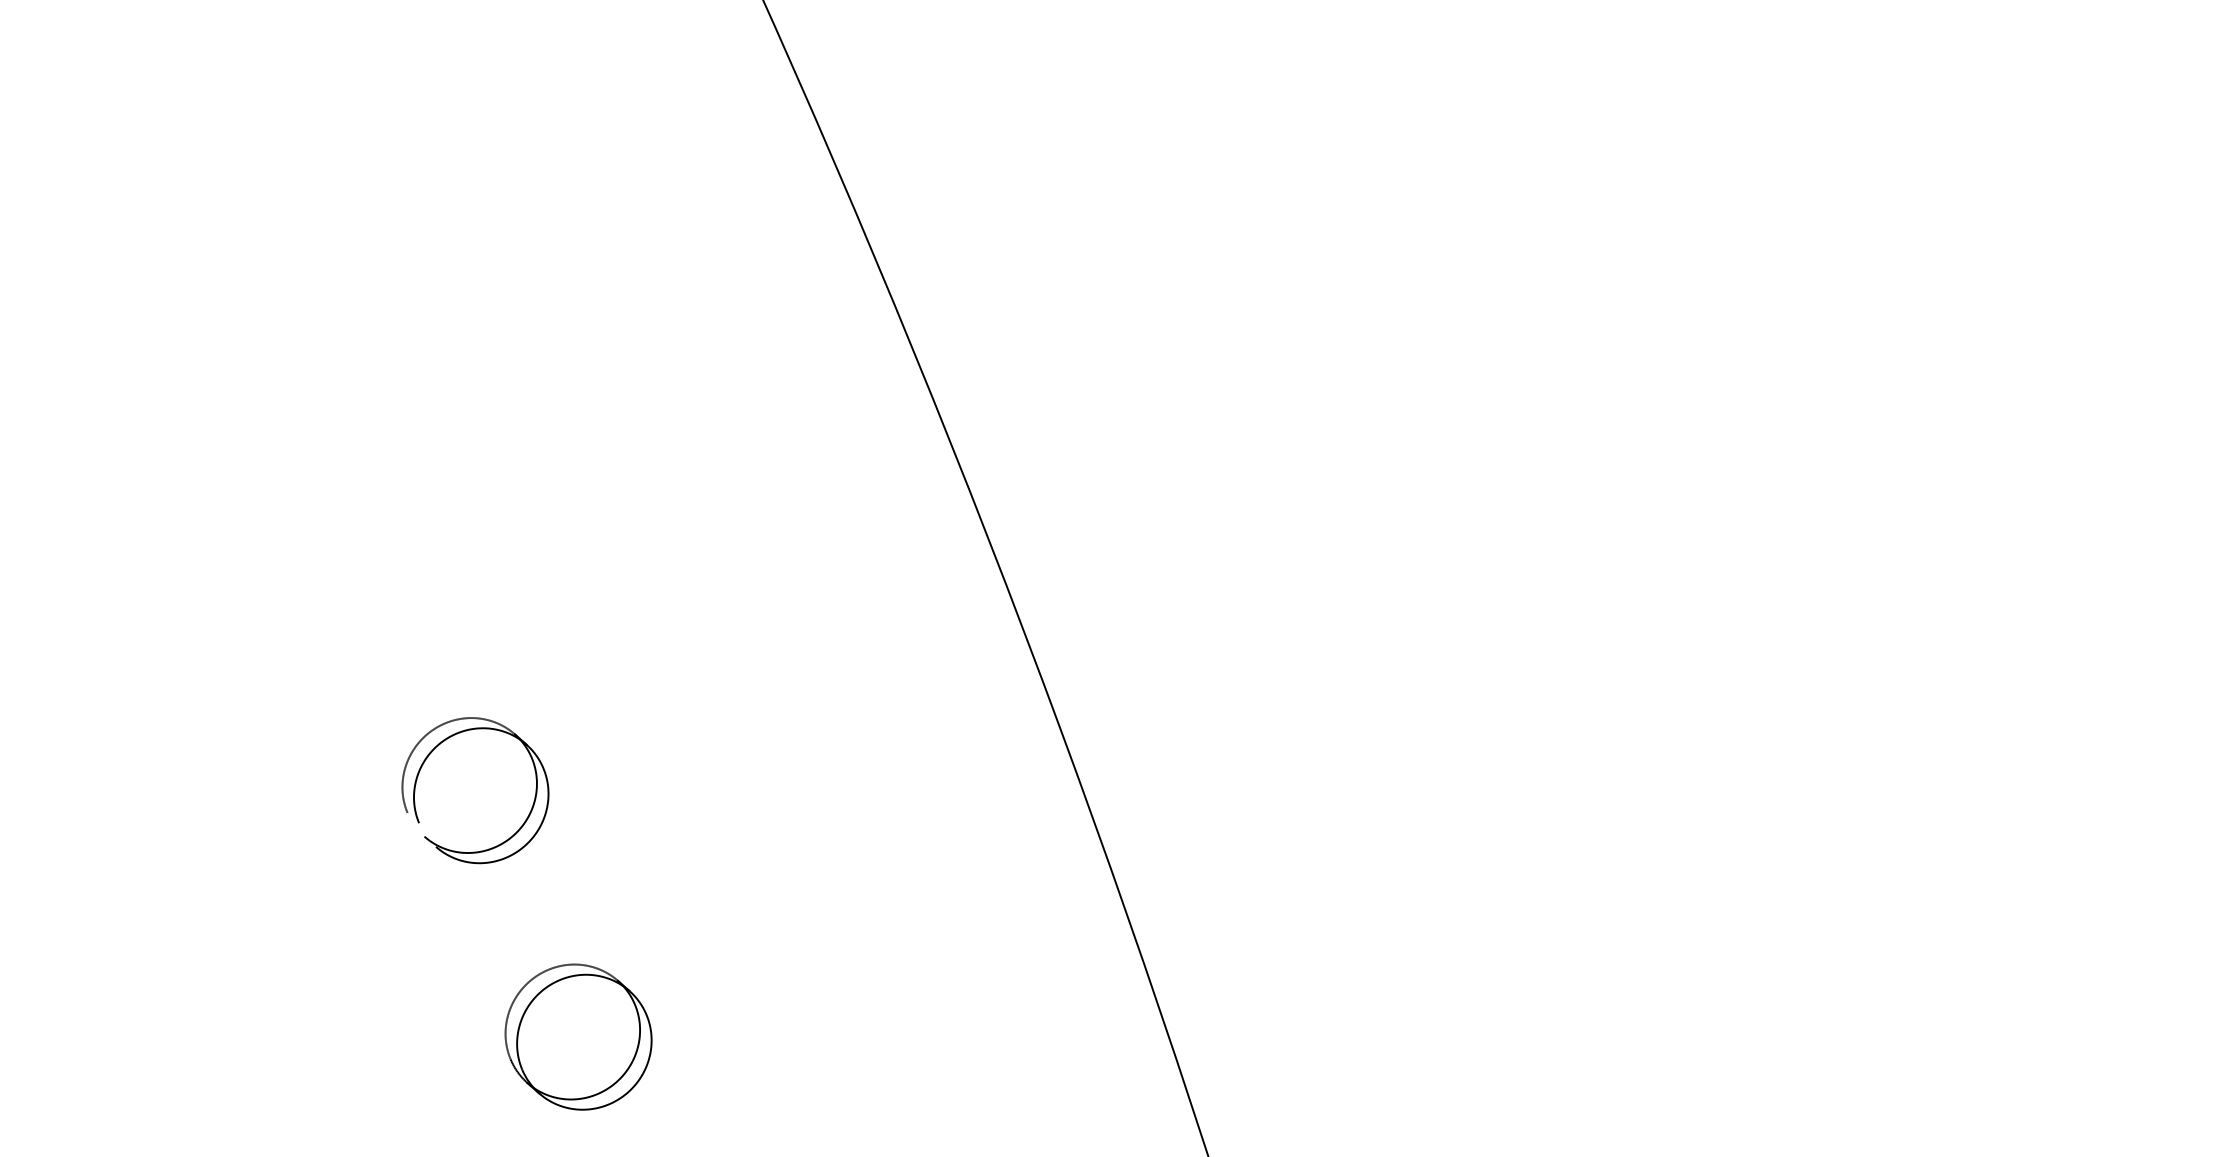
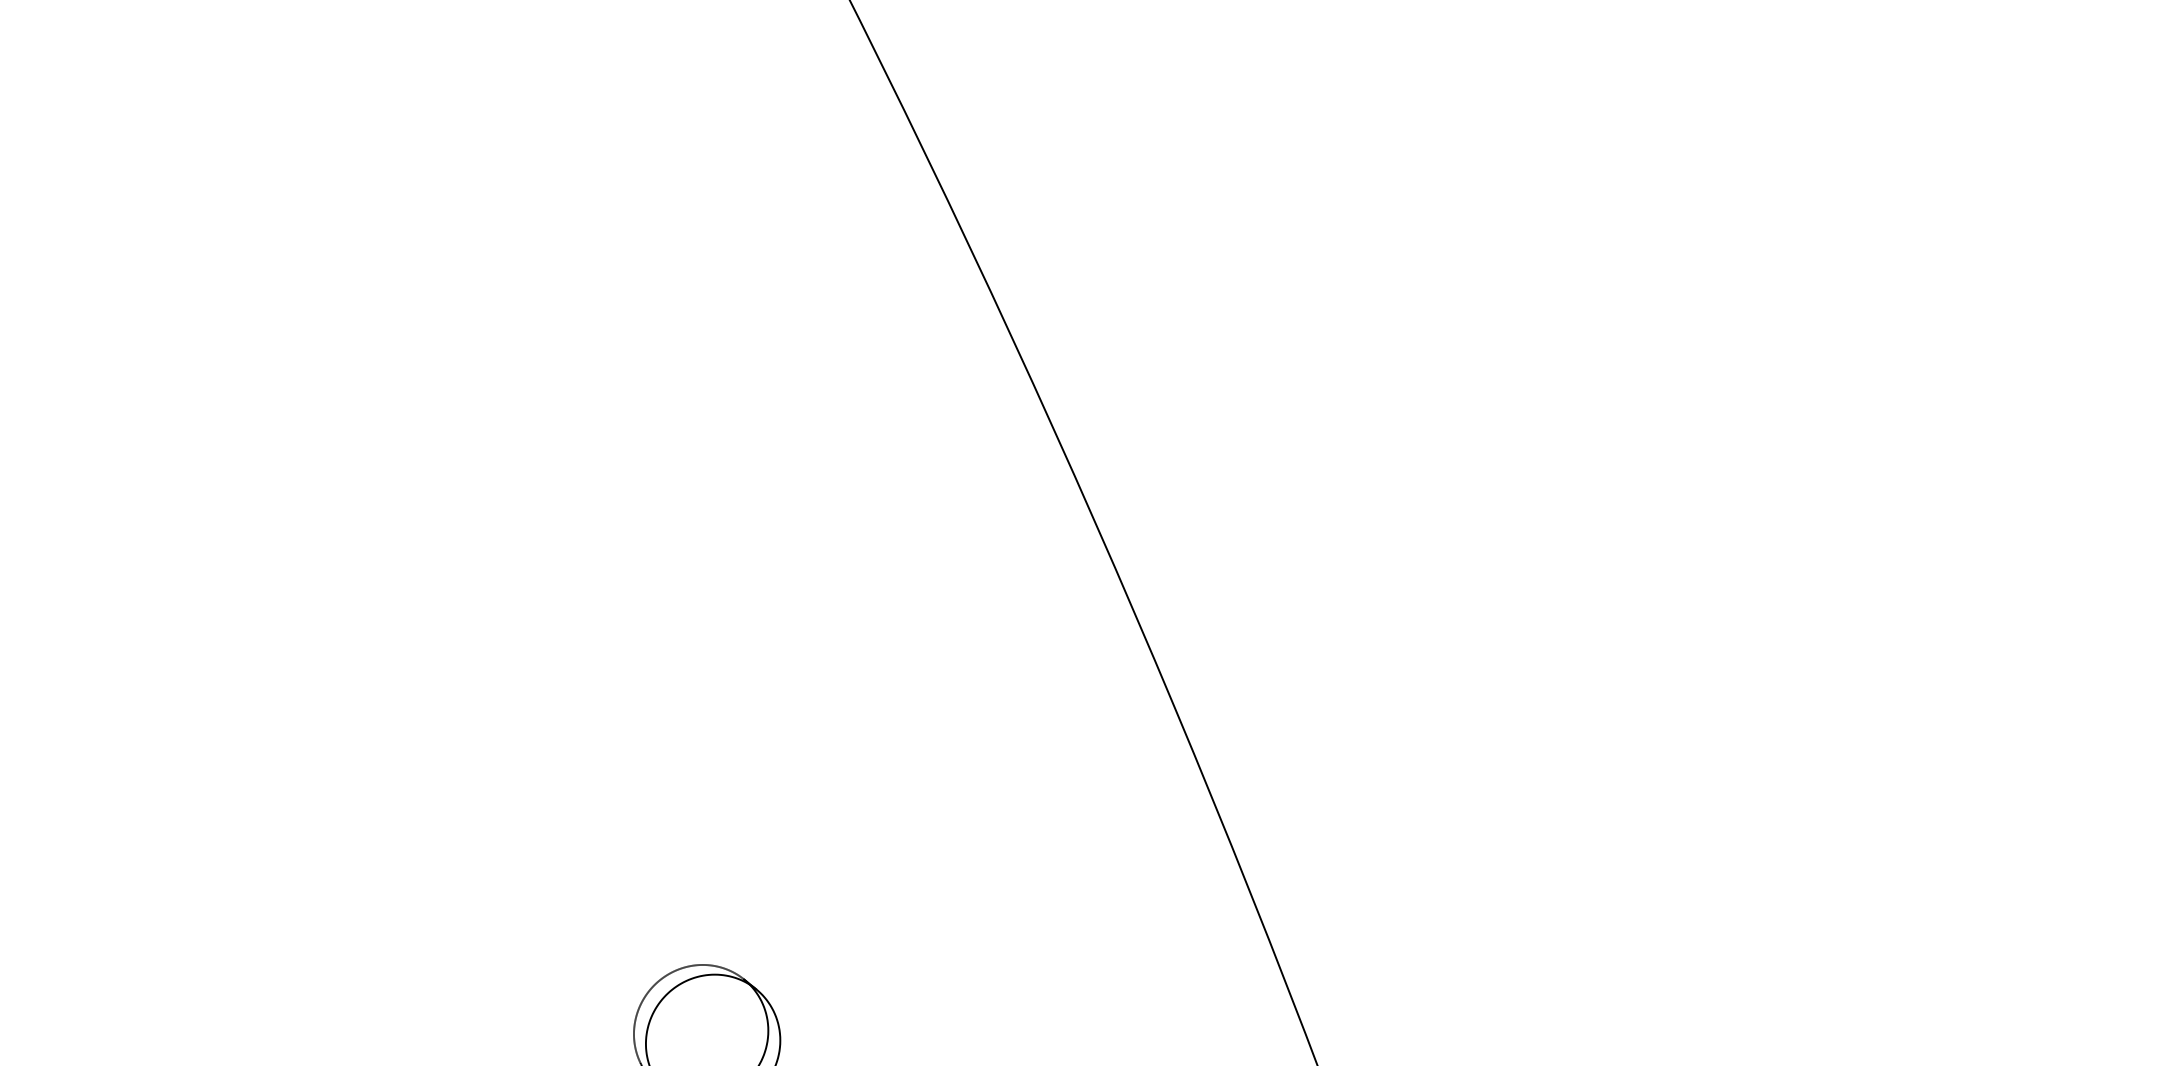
part: (432, 752) -> (548, 759), removed

